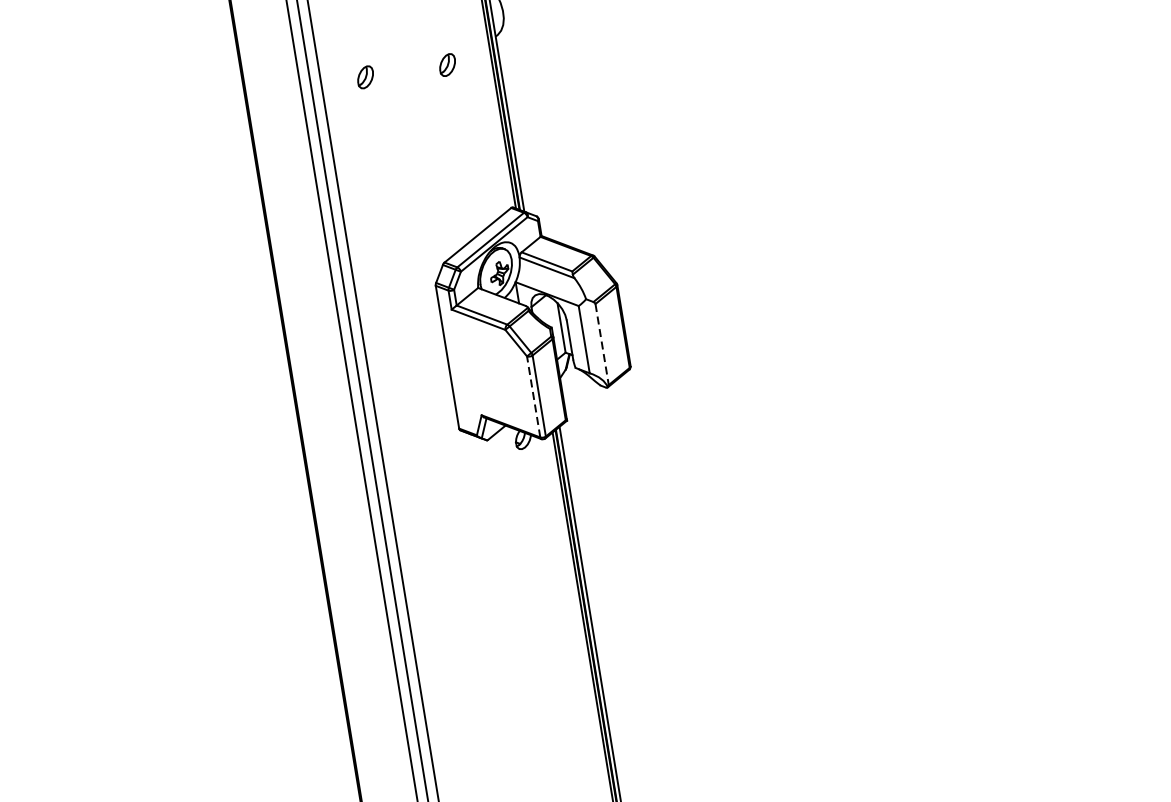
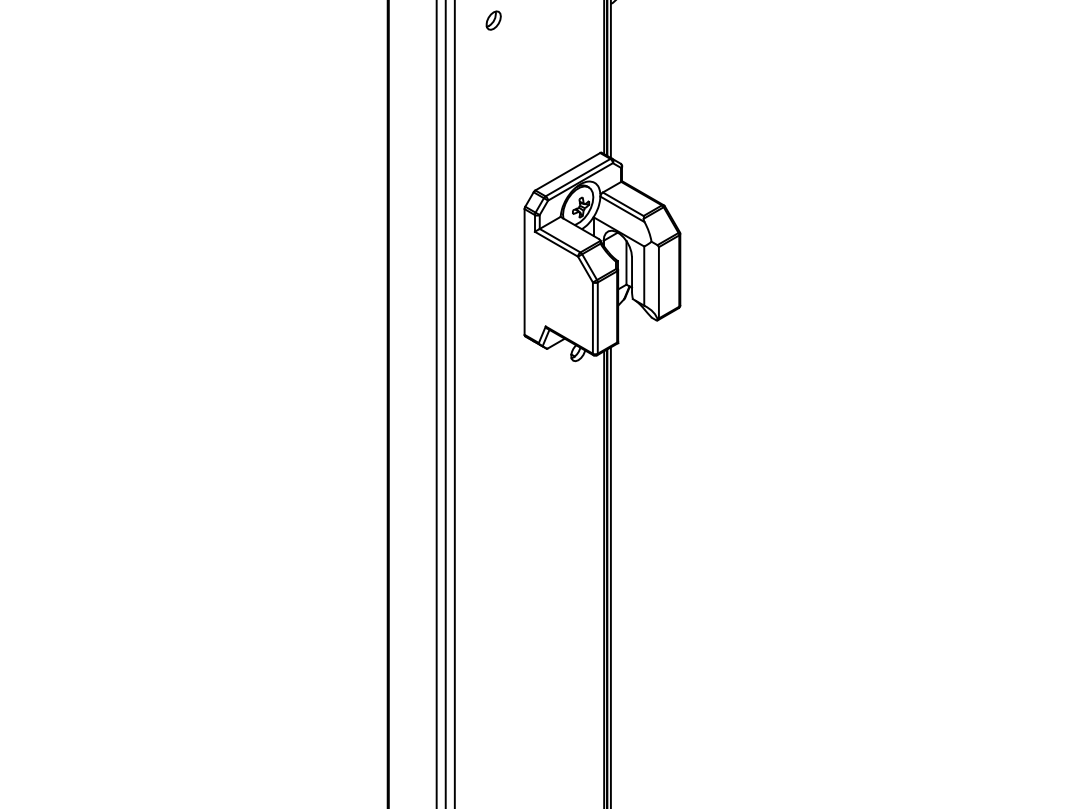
part: (447, 64) -> (565, 21), removed
line: (601, 344) -> (658, 282), dashed -> solid
line: (533, 397) -> (592, 318), dashed -> solid

